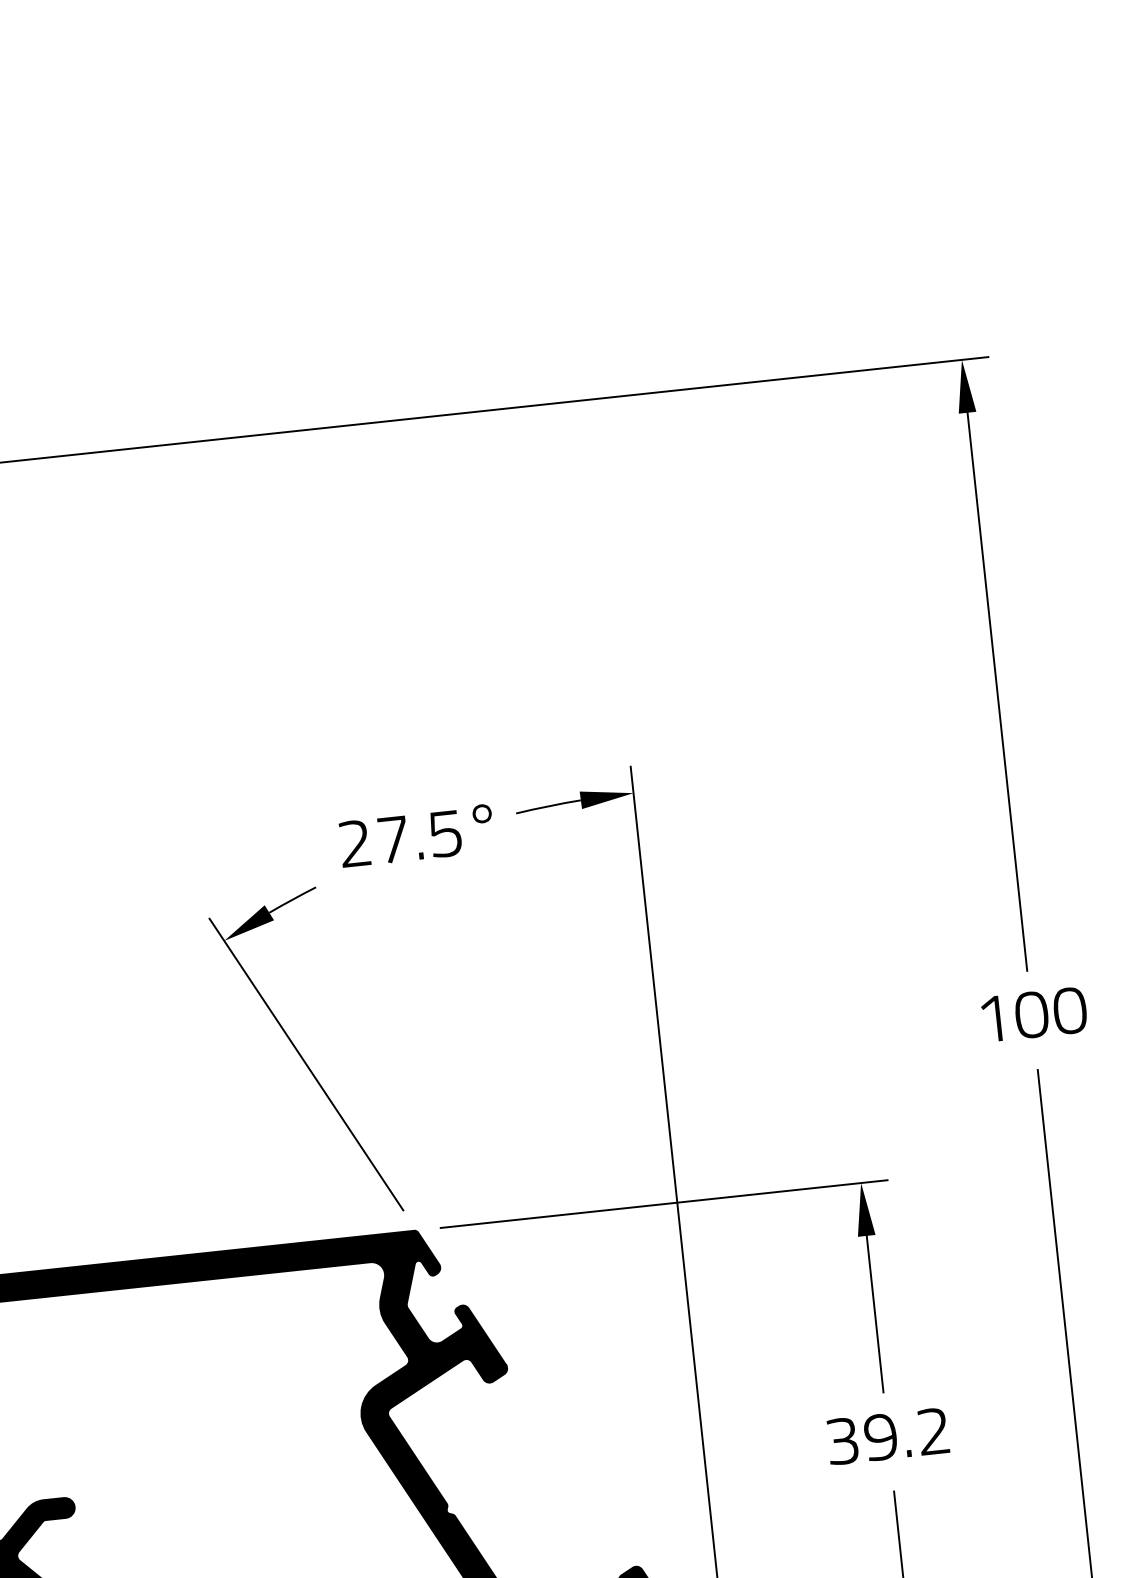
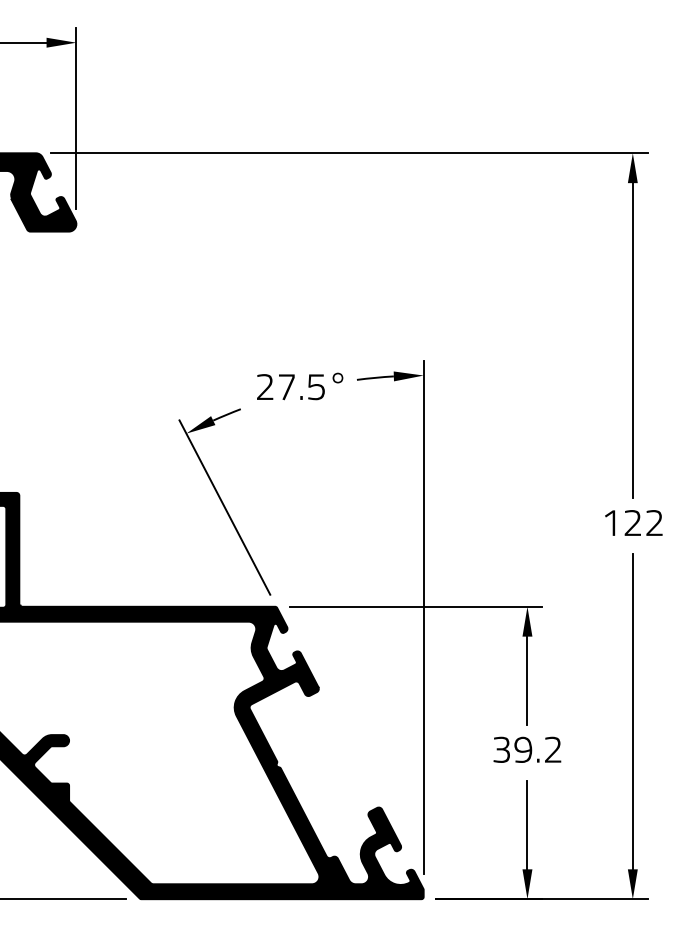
text: (1050, 1013) -> (643, 523), 100 -> 122

